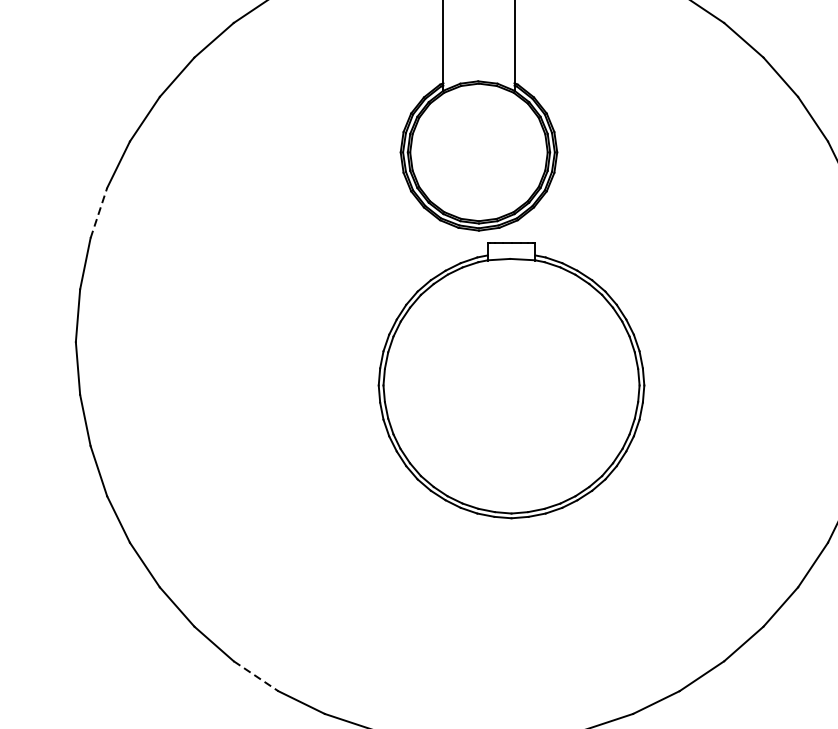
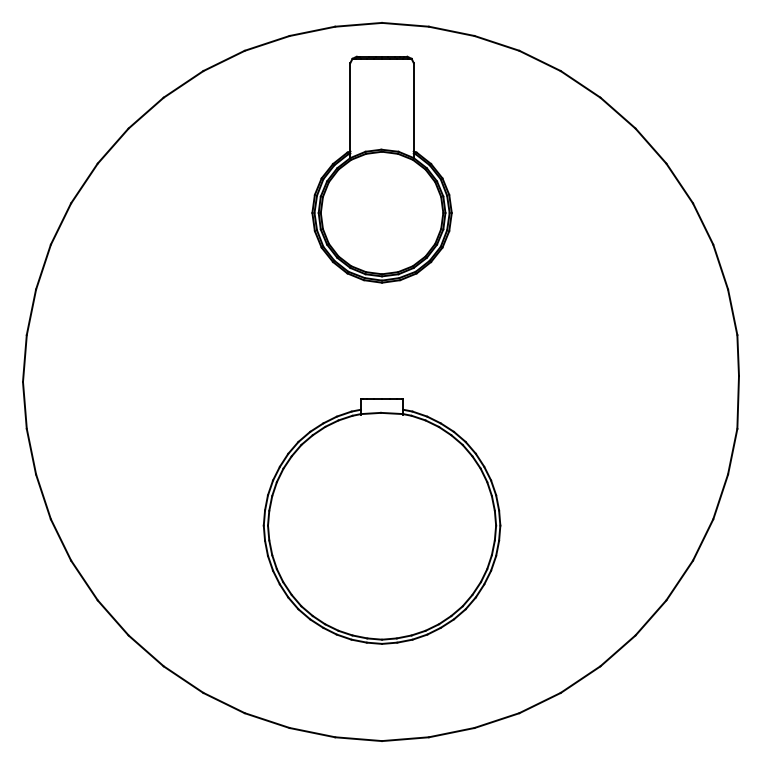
line: (98, 213) -> (43, 267), dashed -> solid
part: (510, 380) -> (381, 521), moved
line: (256, 676) -> (183, 679), dashed -> solid

